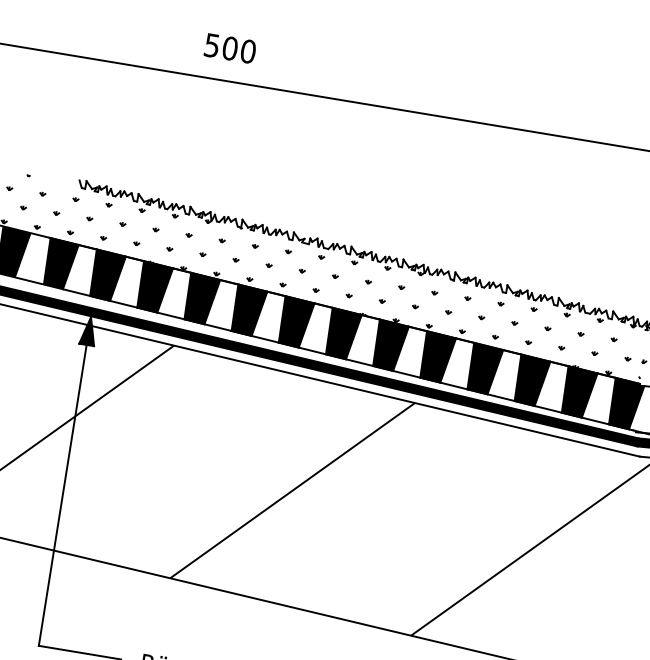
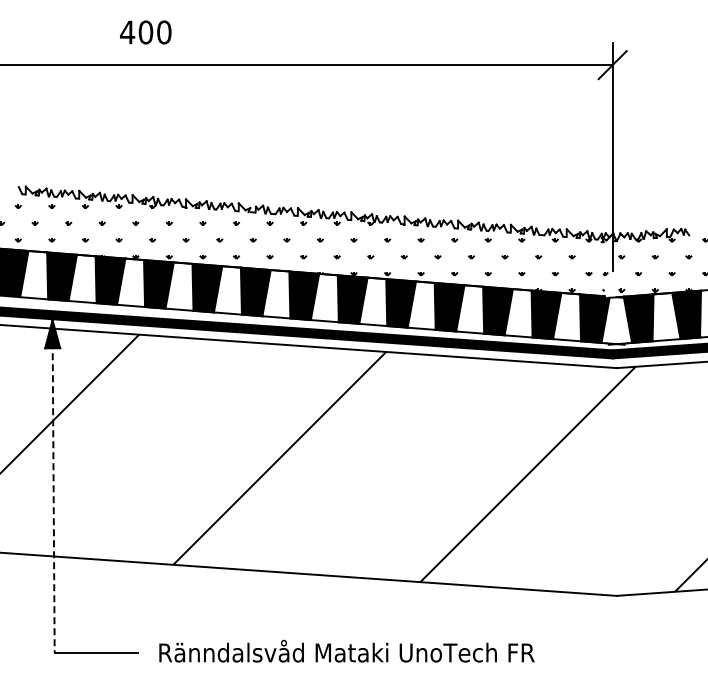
text: (212, 45) -> (127, 32), 500 -> 400
line: (64, 482) -> (53, 487), solid -> dashed

